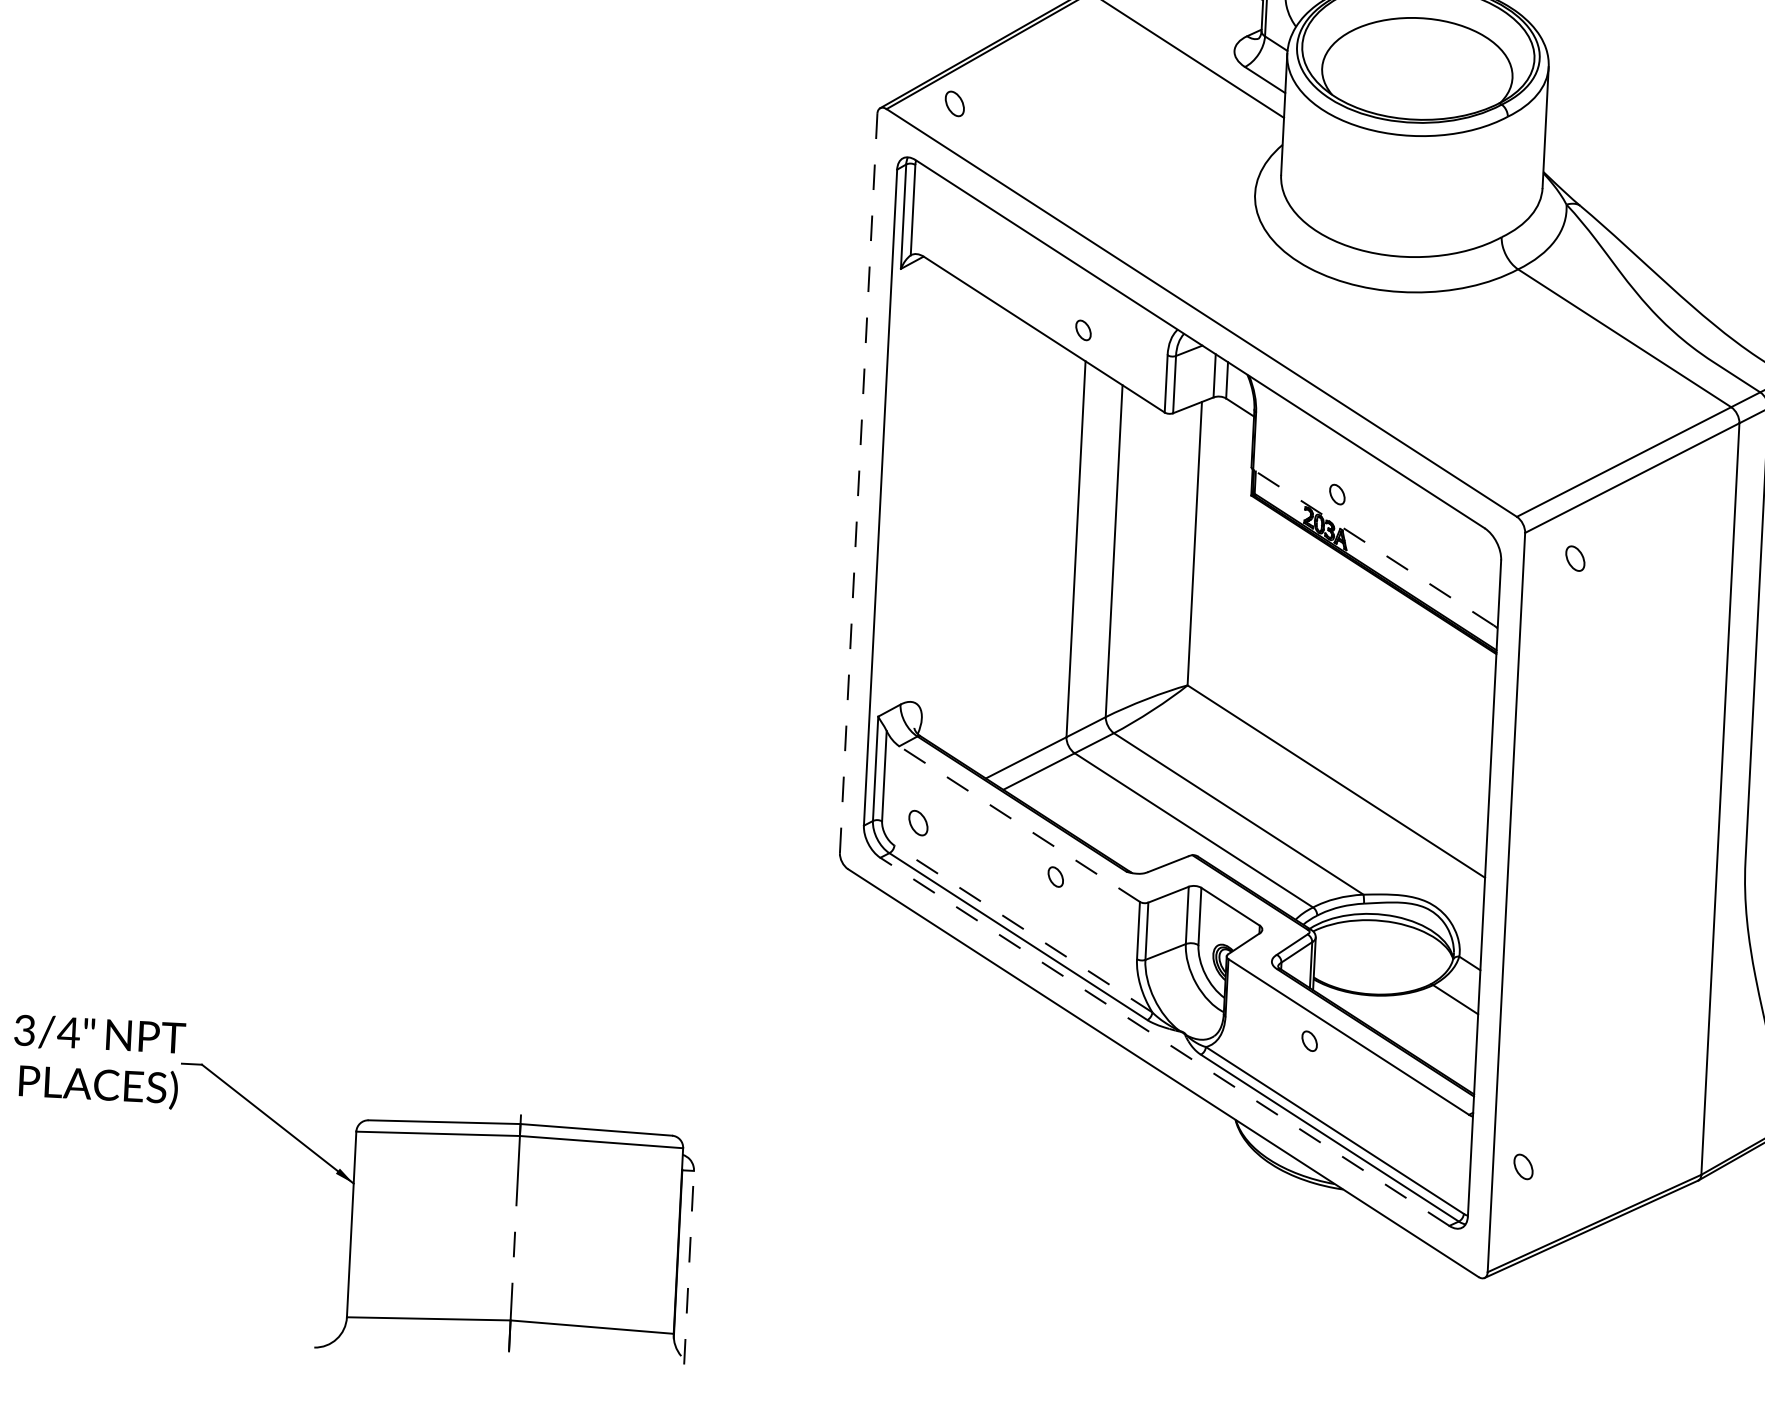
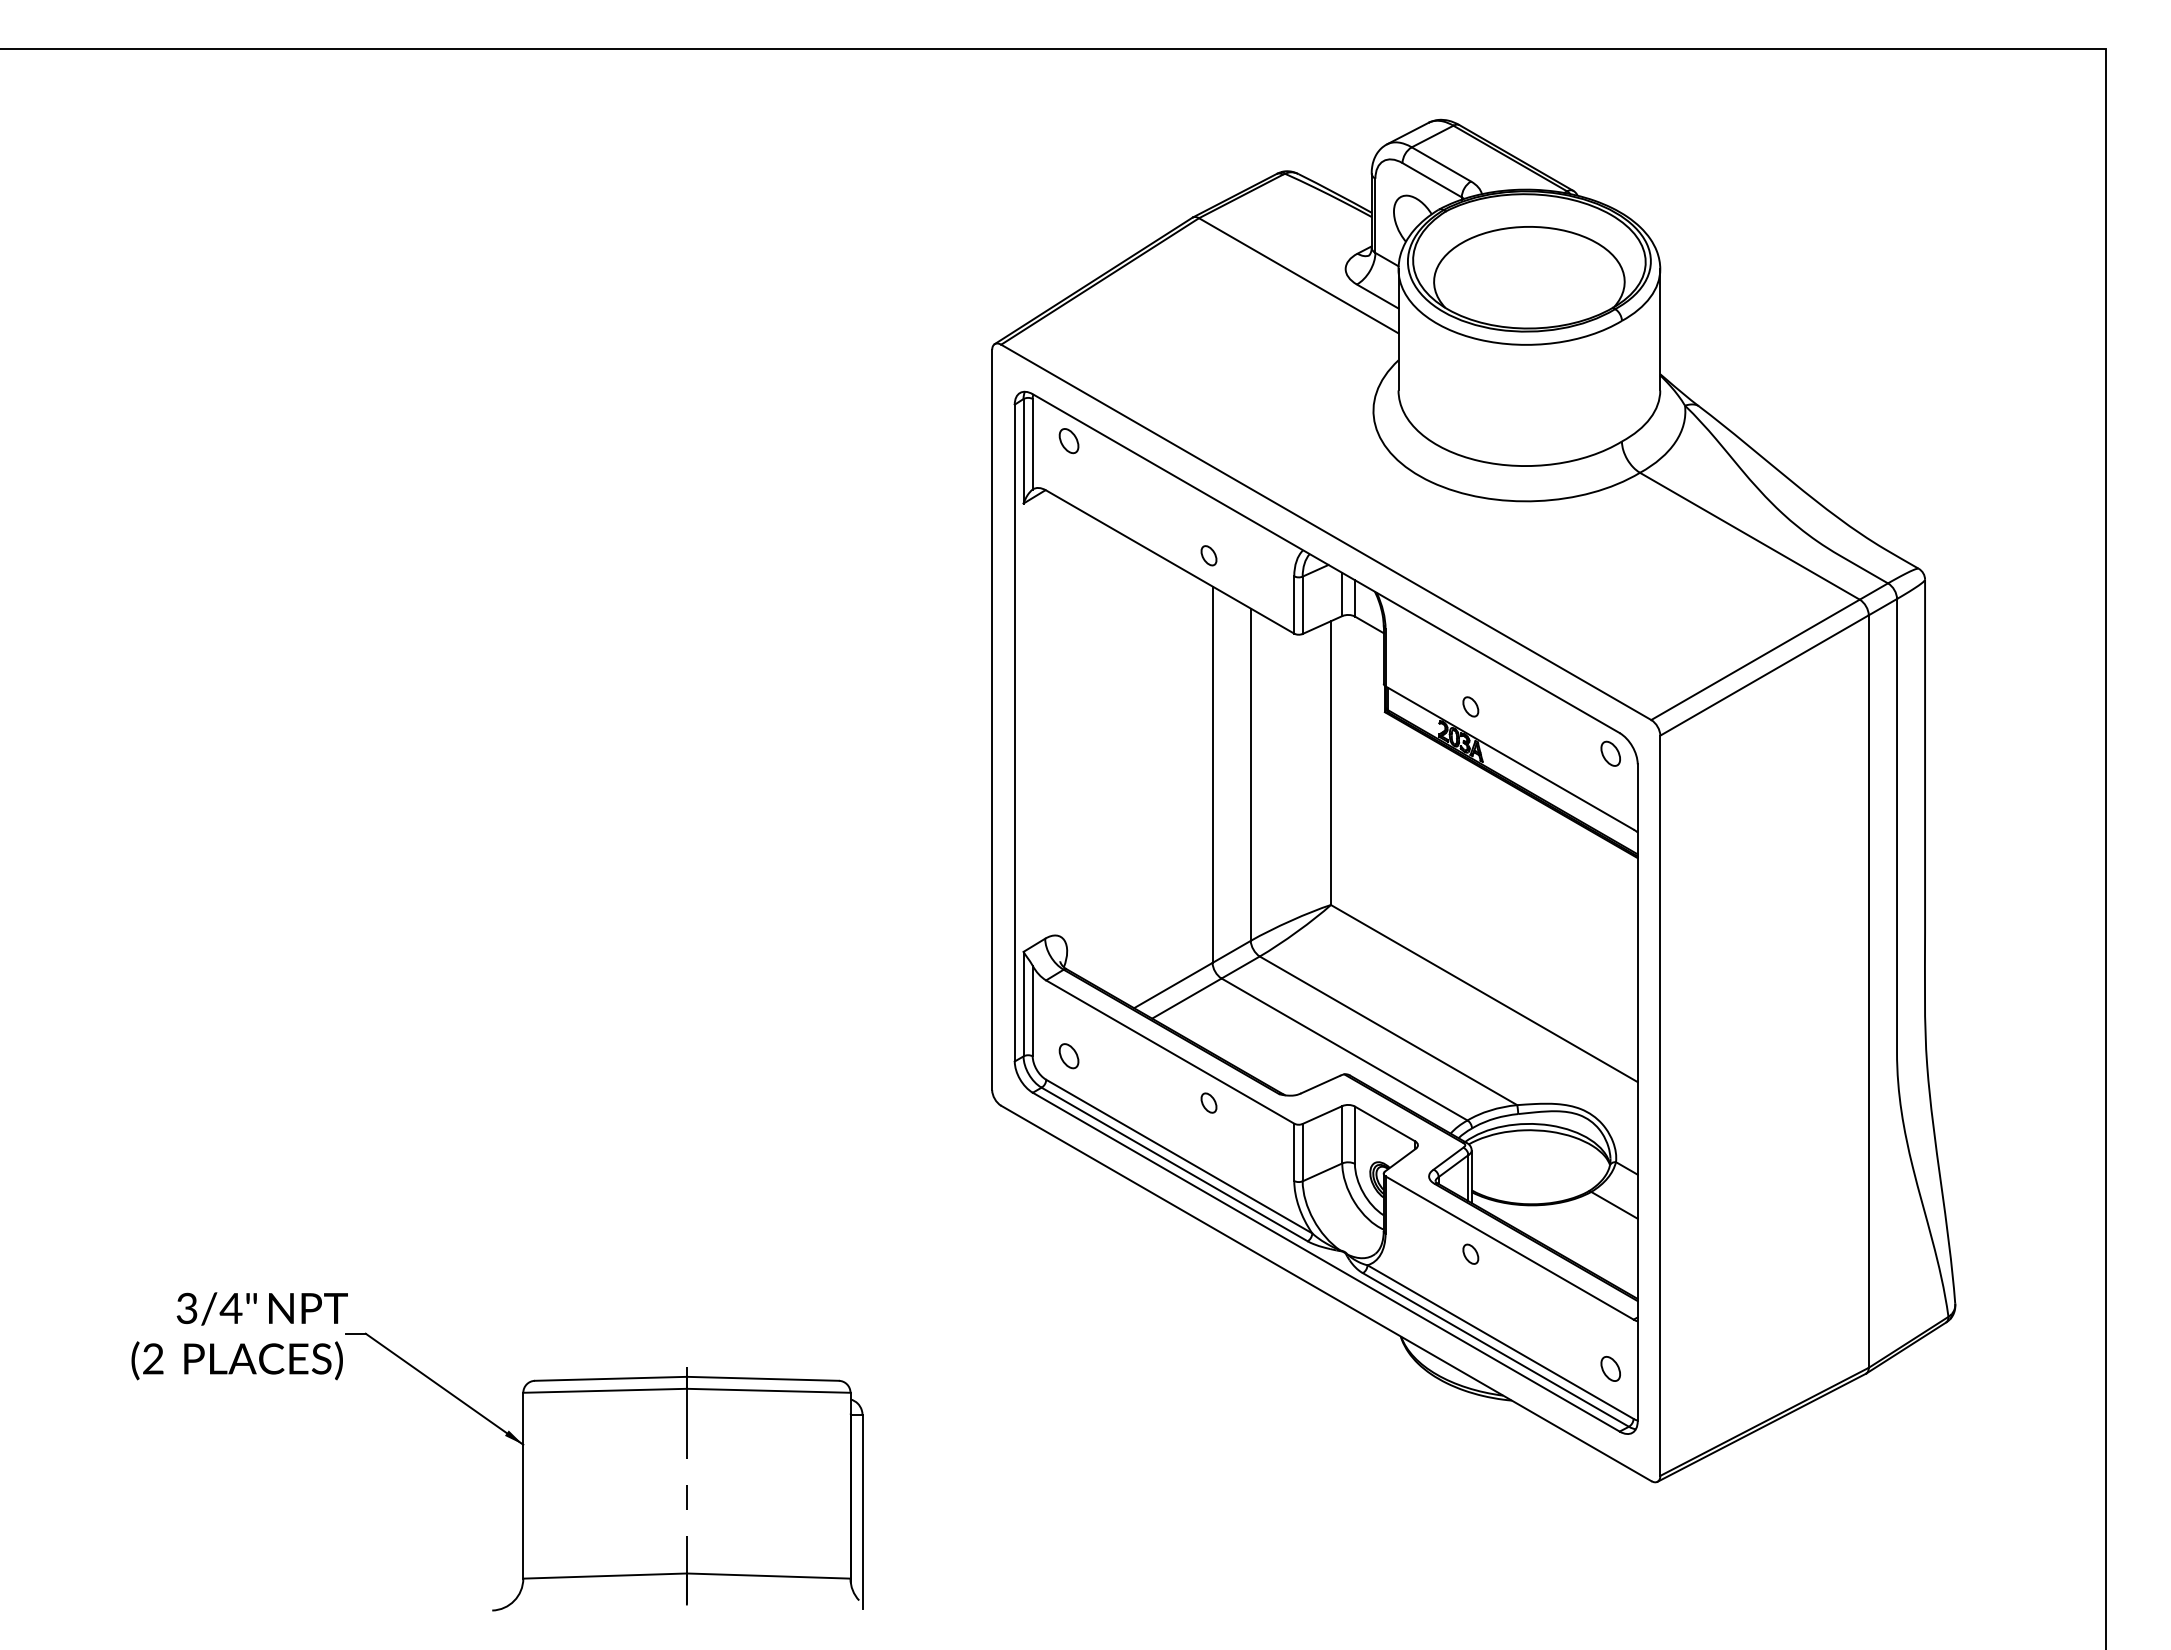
part: (954, 104) -> (1068, 441), moved
line: (858, 482) -> (992, 719), dashed -> solid
line: (1373, 547) -> (1509, 757), dashed -> solid
part: (1575, 558) -> (1610, 753), moved
line: (1018, 823) -> (1169, 1051), dashed -> solid
line: (1023, 928) -> (1179, 1156), dashed -> solid
line: (1165, 1042) -> (1326, 1262), dashed -> solid
part: (1523, 1166) -> (1610, 1368), moved
line: (689, 1267) -> (862, 1511), dashed -> solid

